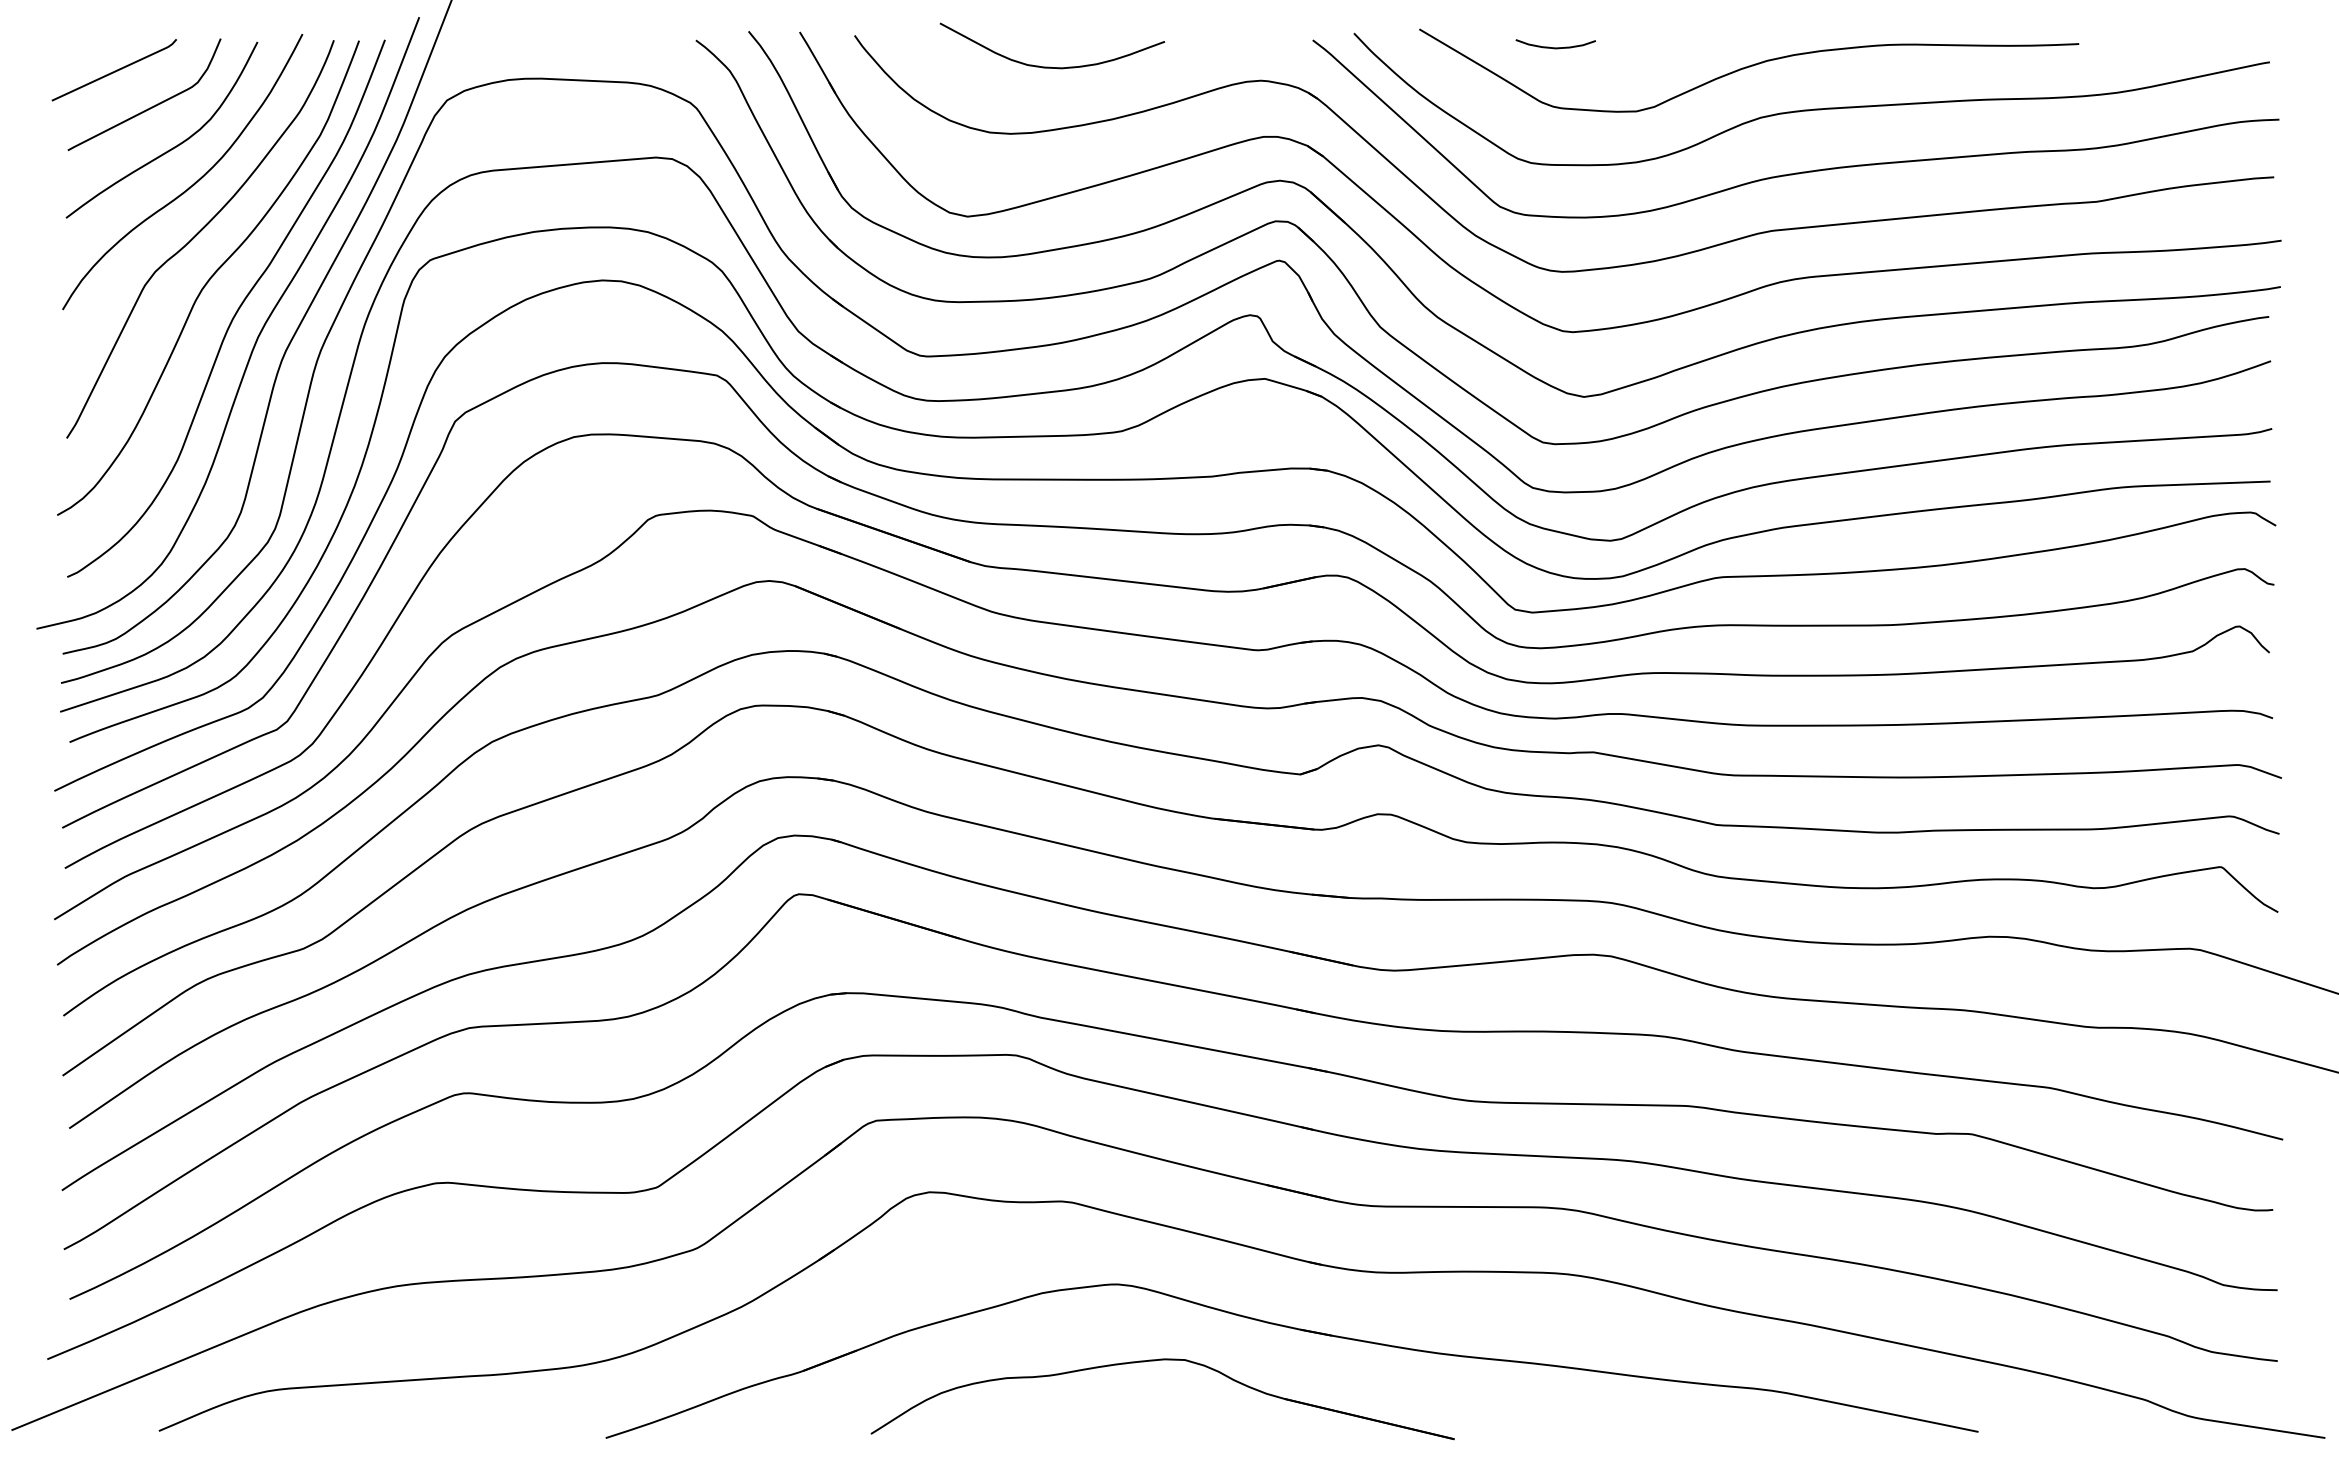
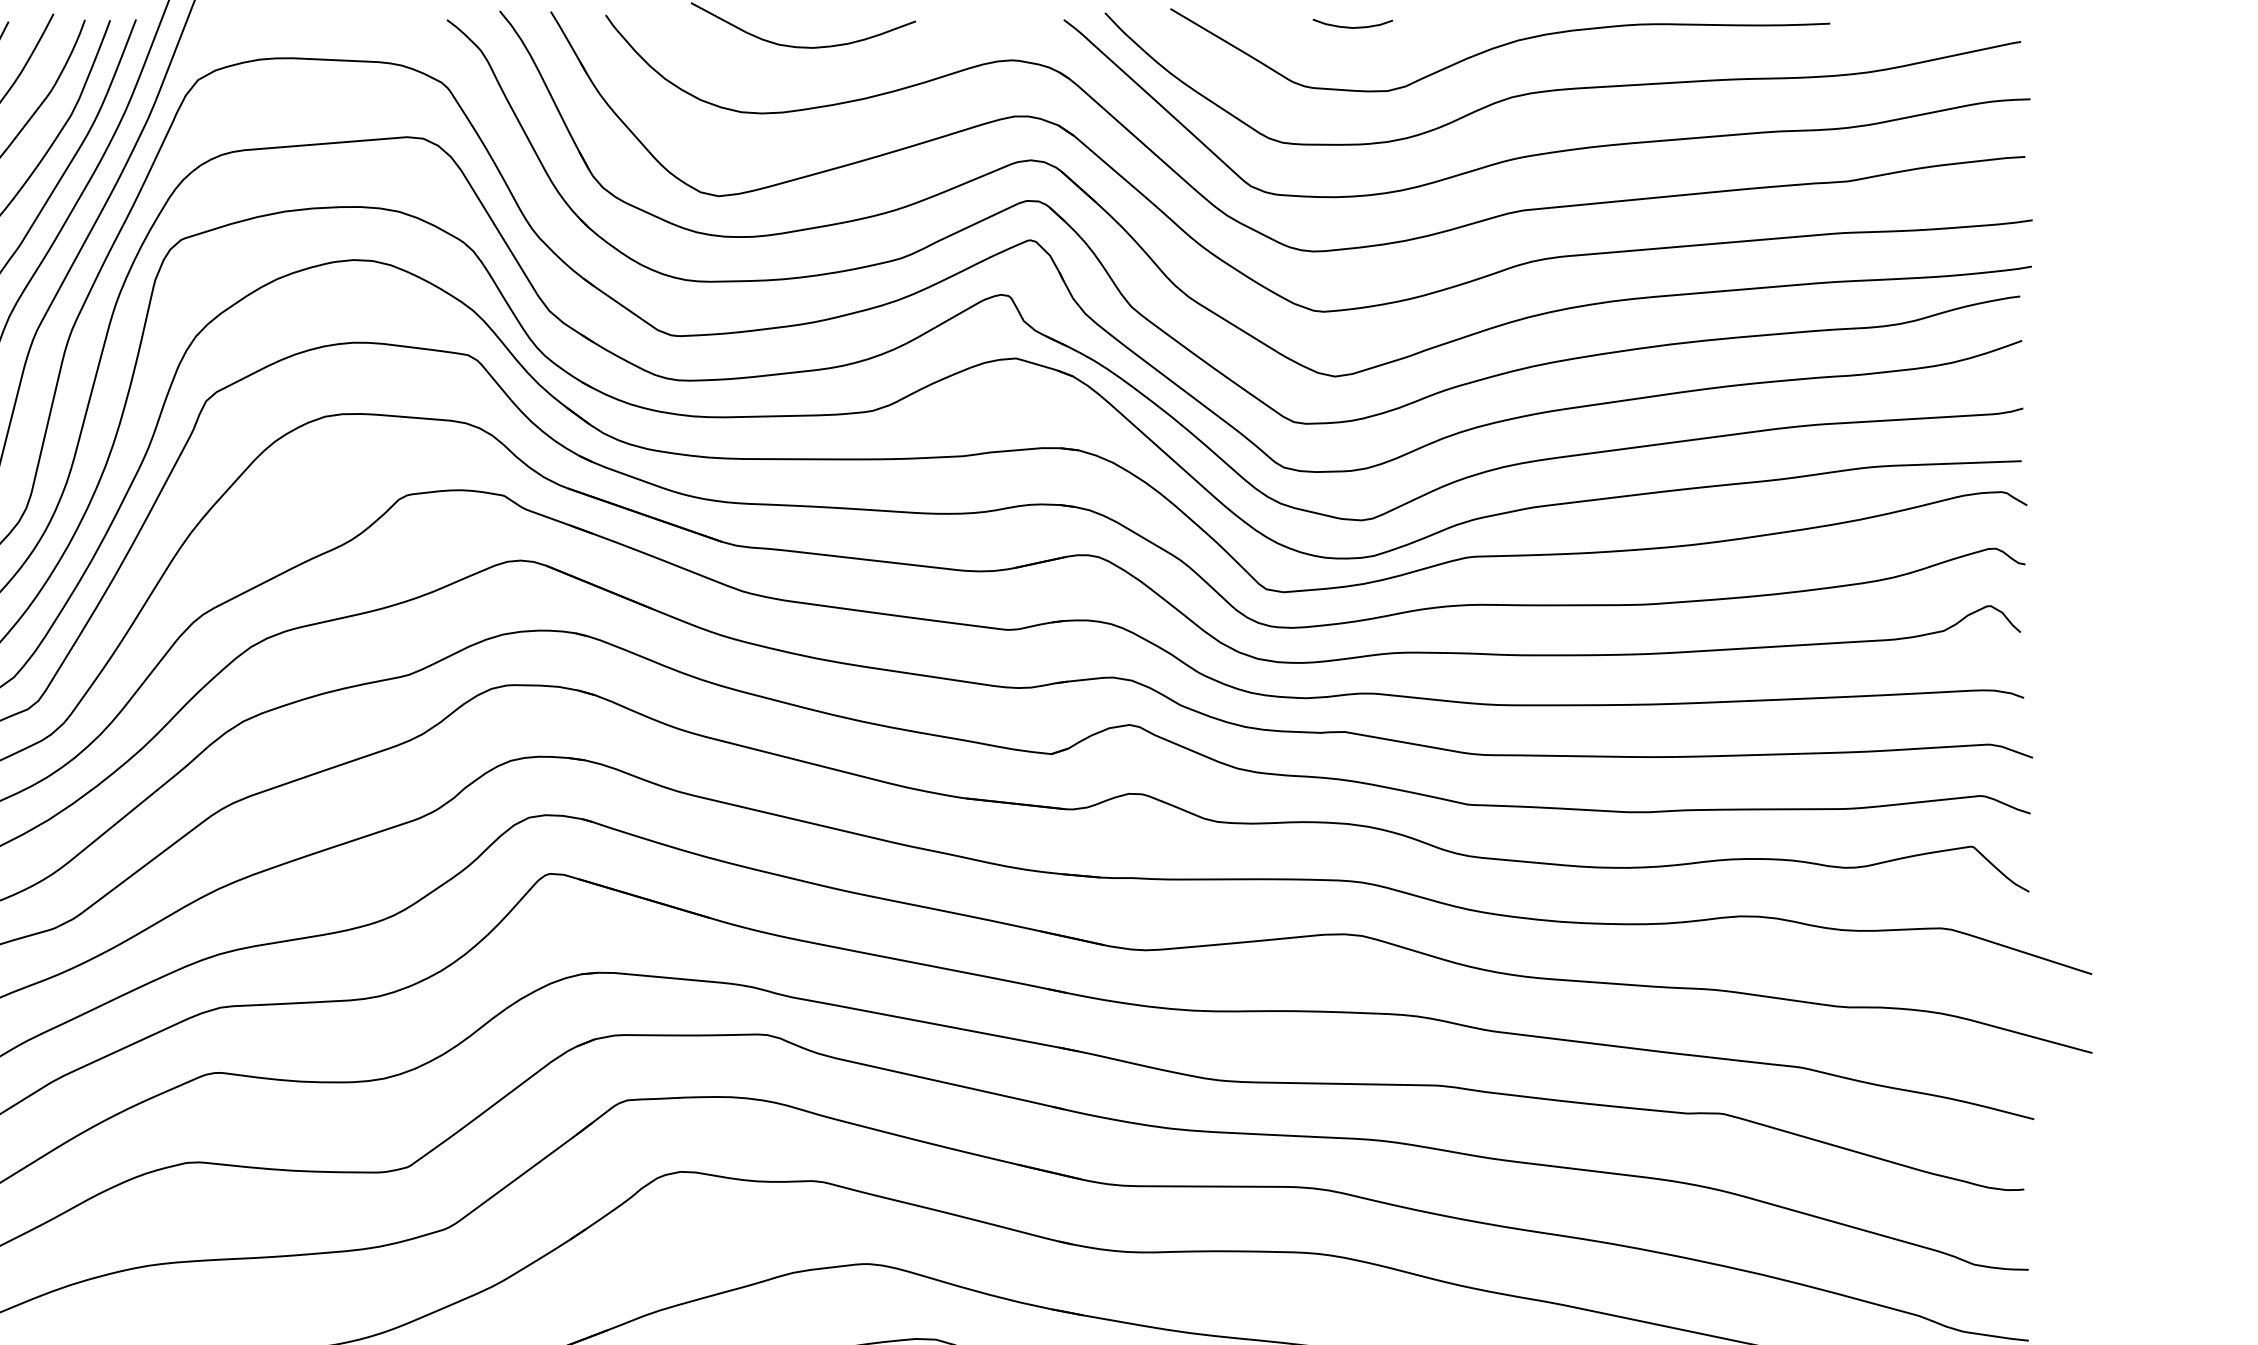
curve: (1555, 47) -> (1352, 27), moved

